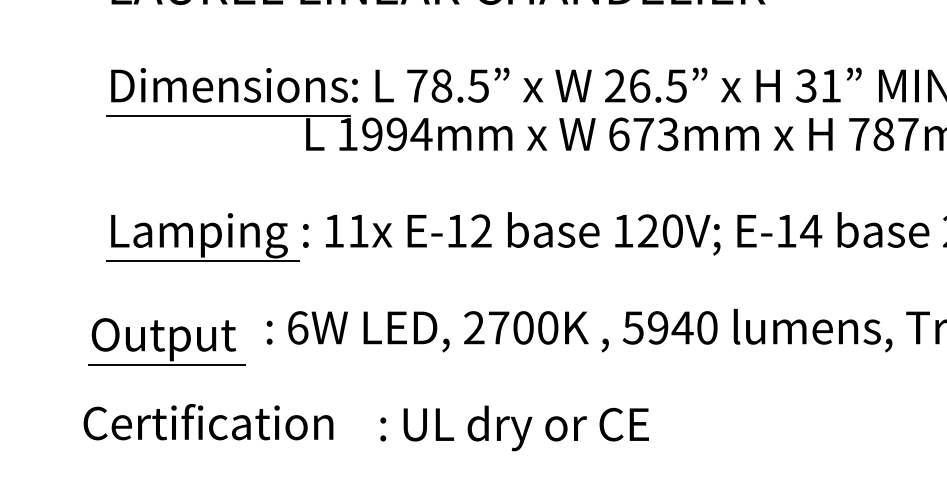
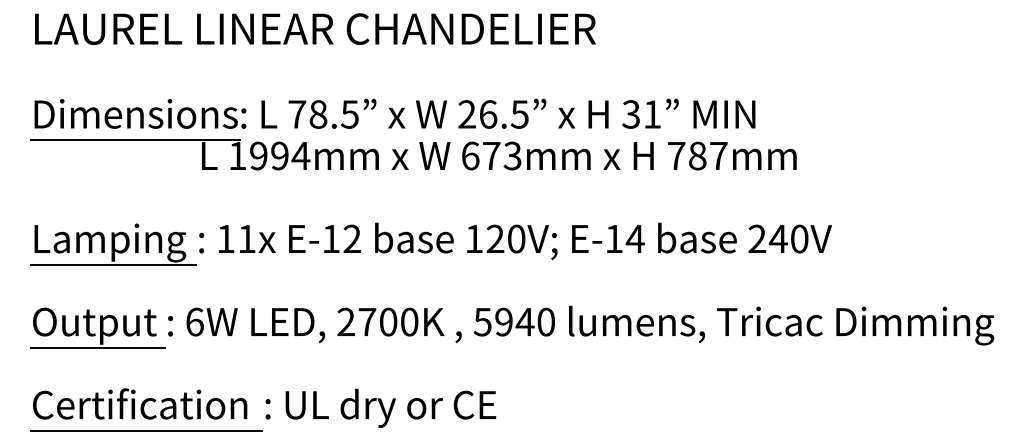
part: (166, 341) -> (97, 327), moved
text: (208, 421) -> (140, 403), moved
line: (240, 454) -> (145, 430), added

